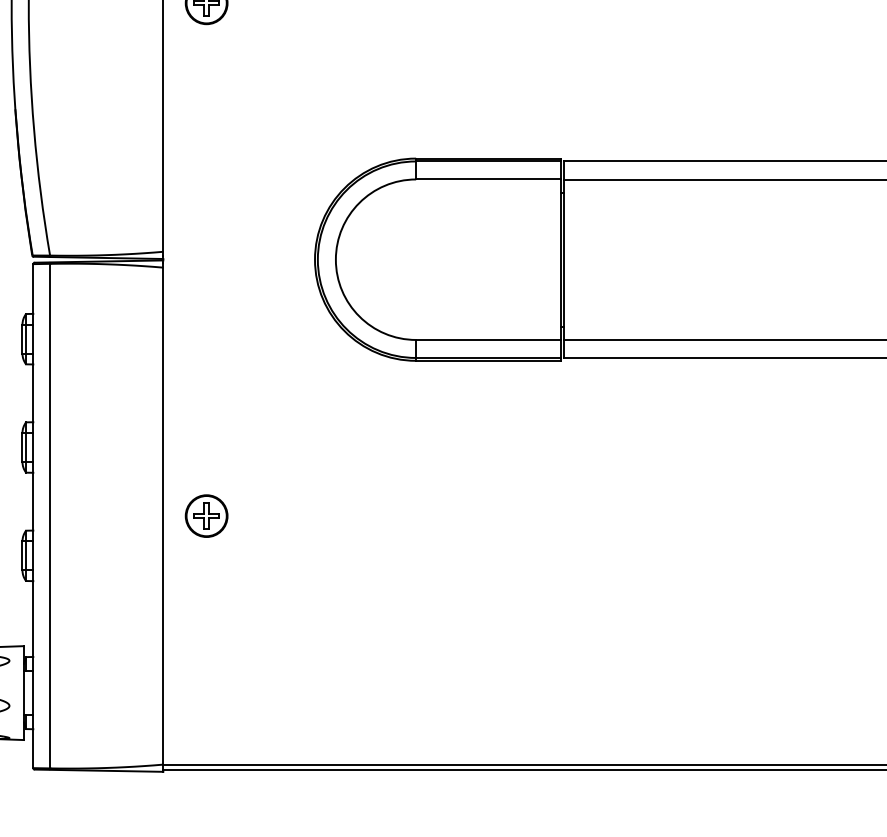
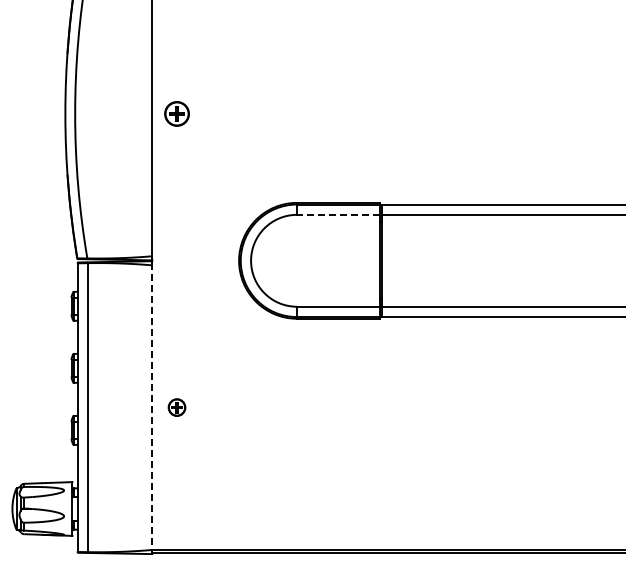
line: (486, 178) -> (337, 214), solid -> dashed
part: (205, 515) -> (176, 407), size x0.7
line: (163, 517) -> (152, 408), solid -> dashed

